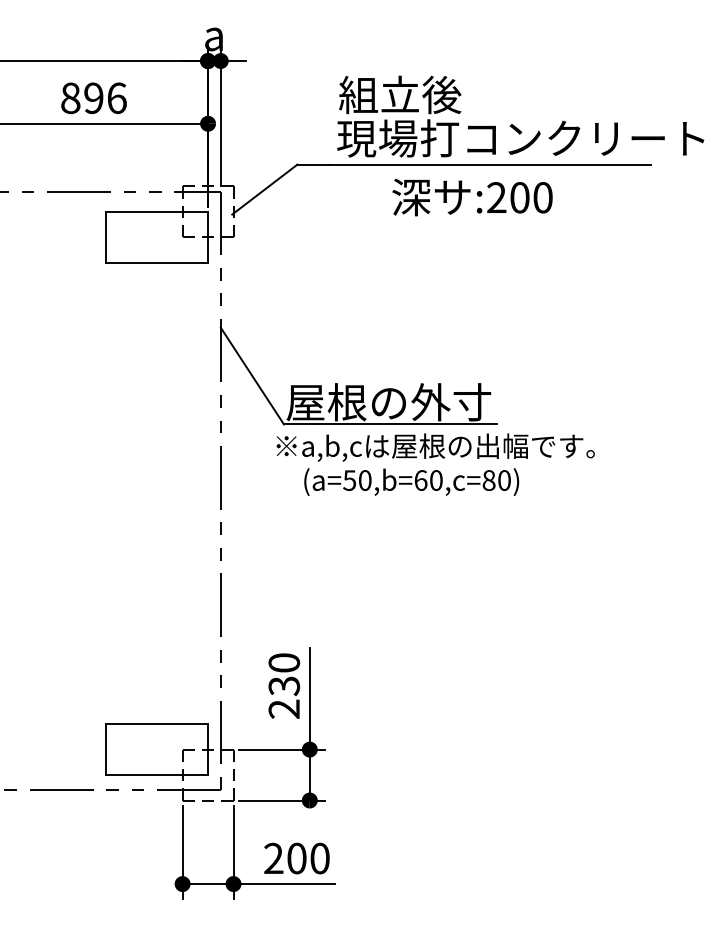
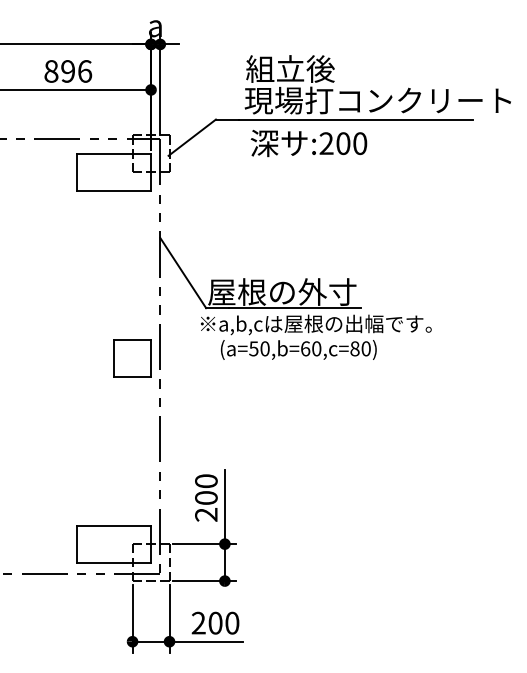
text: (471, 197) -> (308, 143), moved
part: (182, 493) -> (132, 358), added
text: (284, 686) -> (206, 498), 230 -> 200

